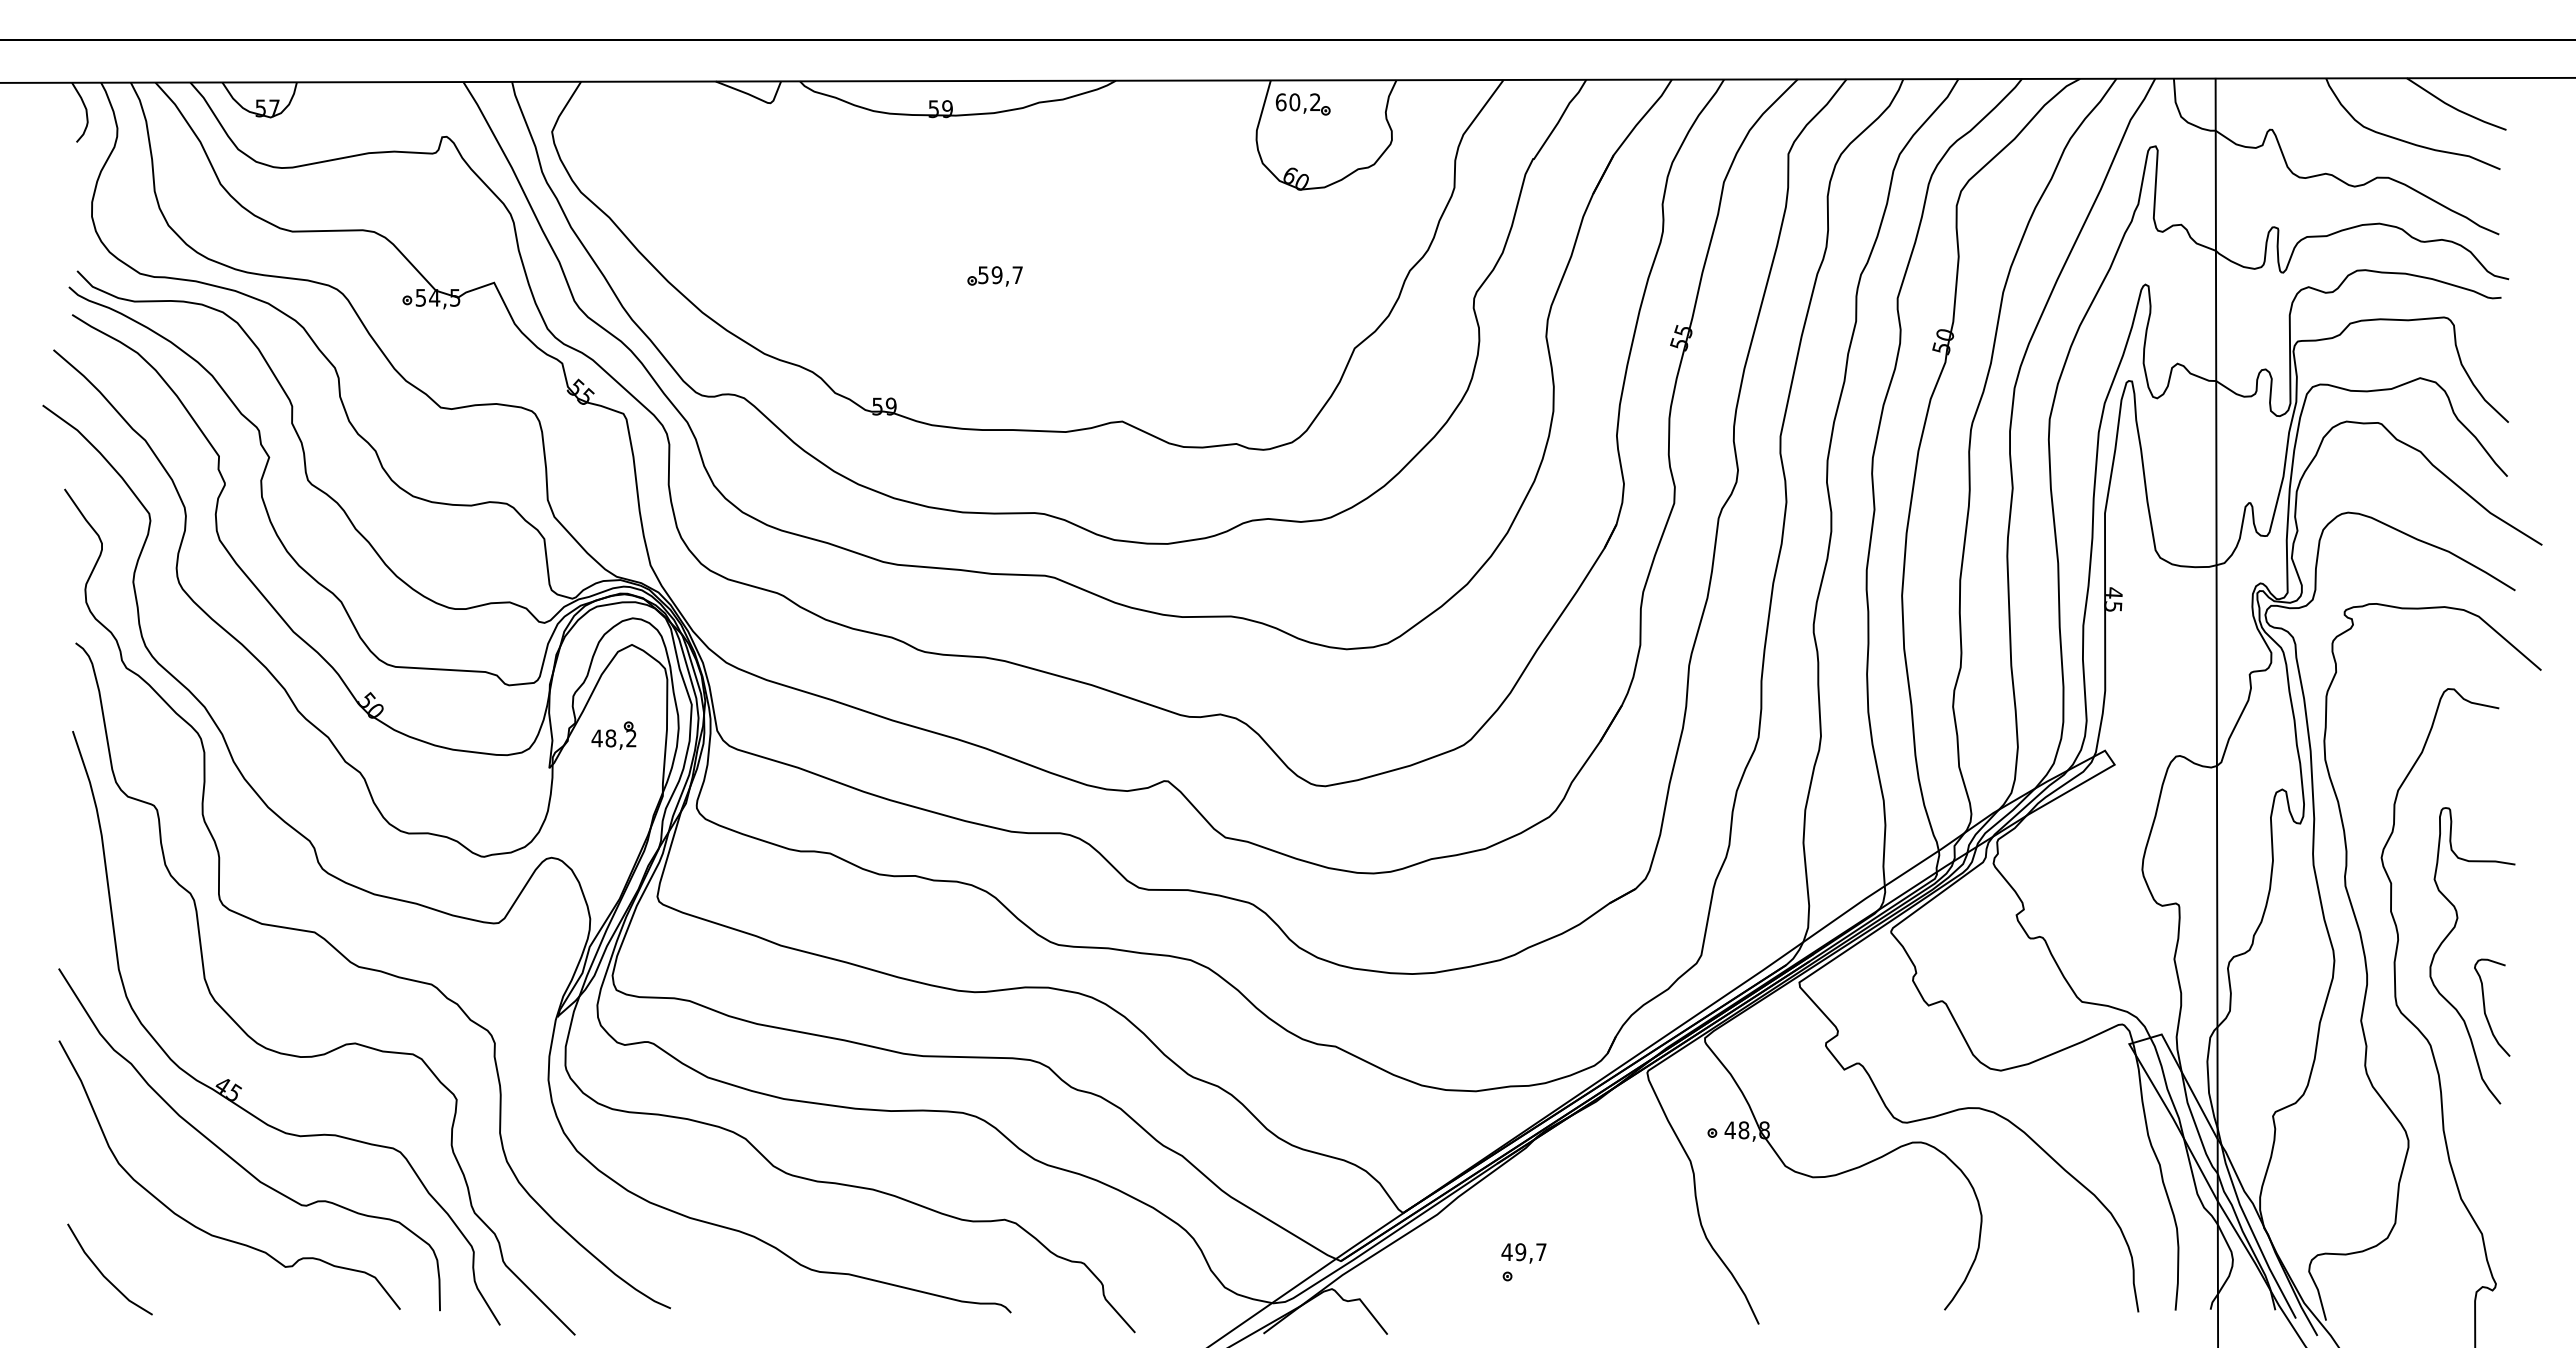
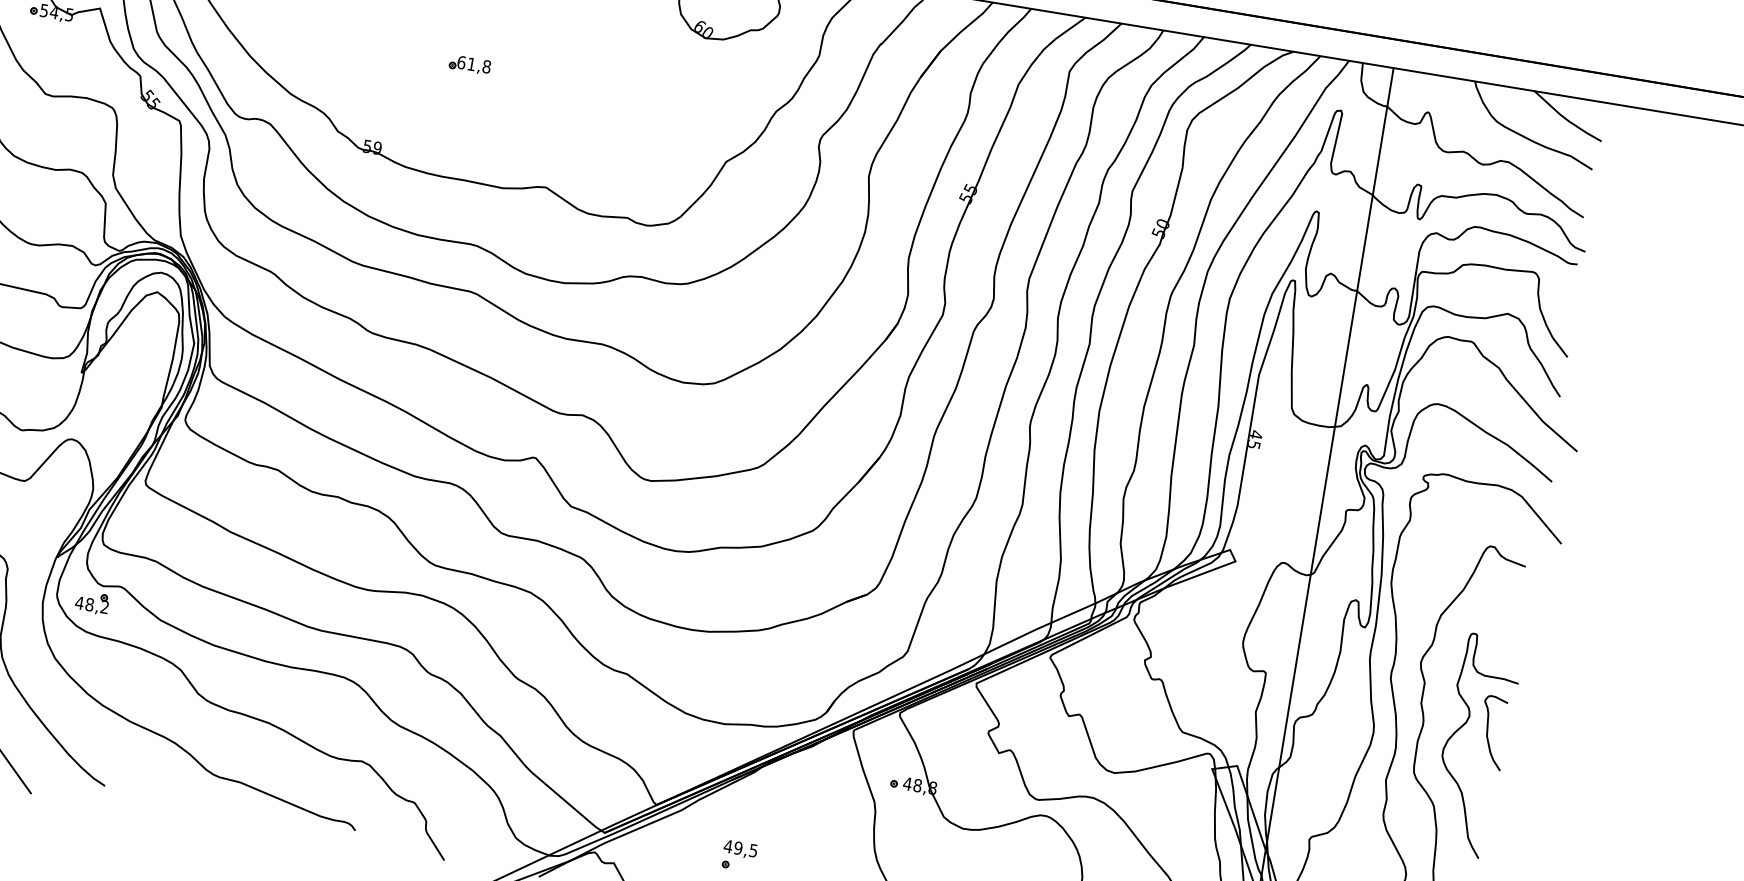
text: (1000, 275) -> (474, 64), 59,7 -> 61,8
part: (613, 735) -> (92, 602), moved
curve: (2485, 1007) -> (1488, 731), moved
text: (1541, 1252) -> (753, 850), 49,7 -> 49,5

